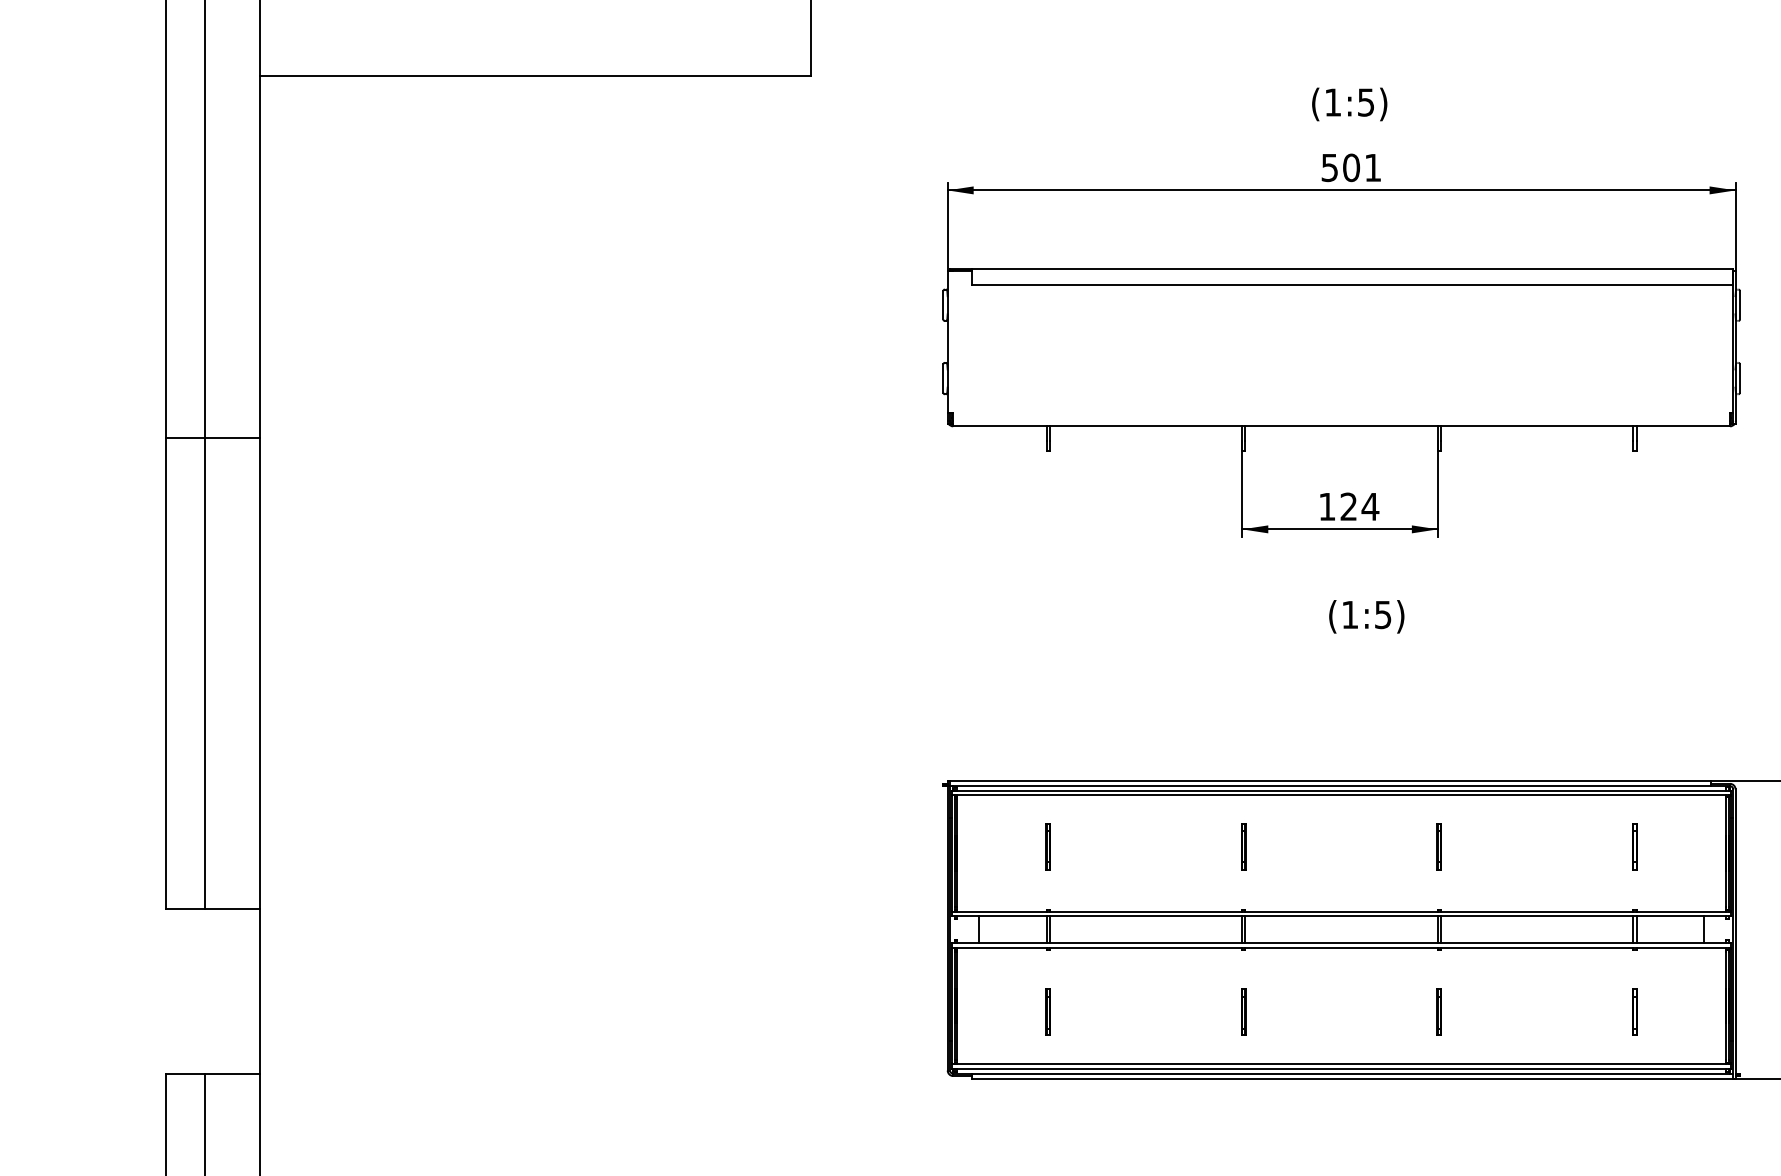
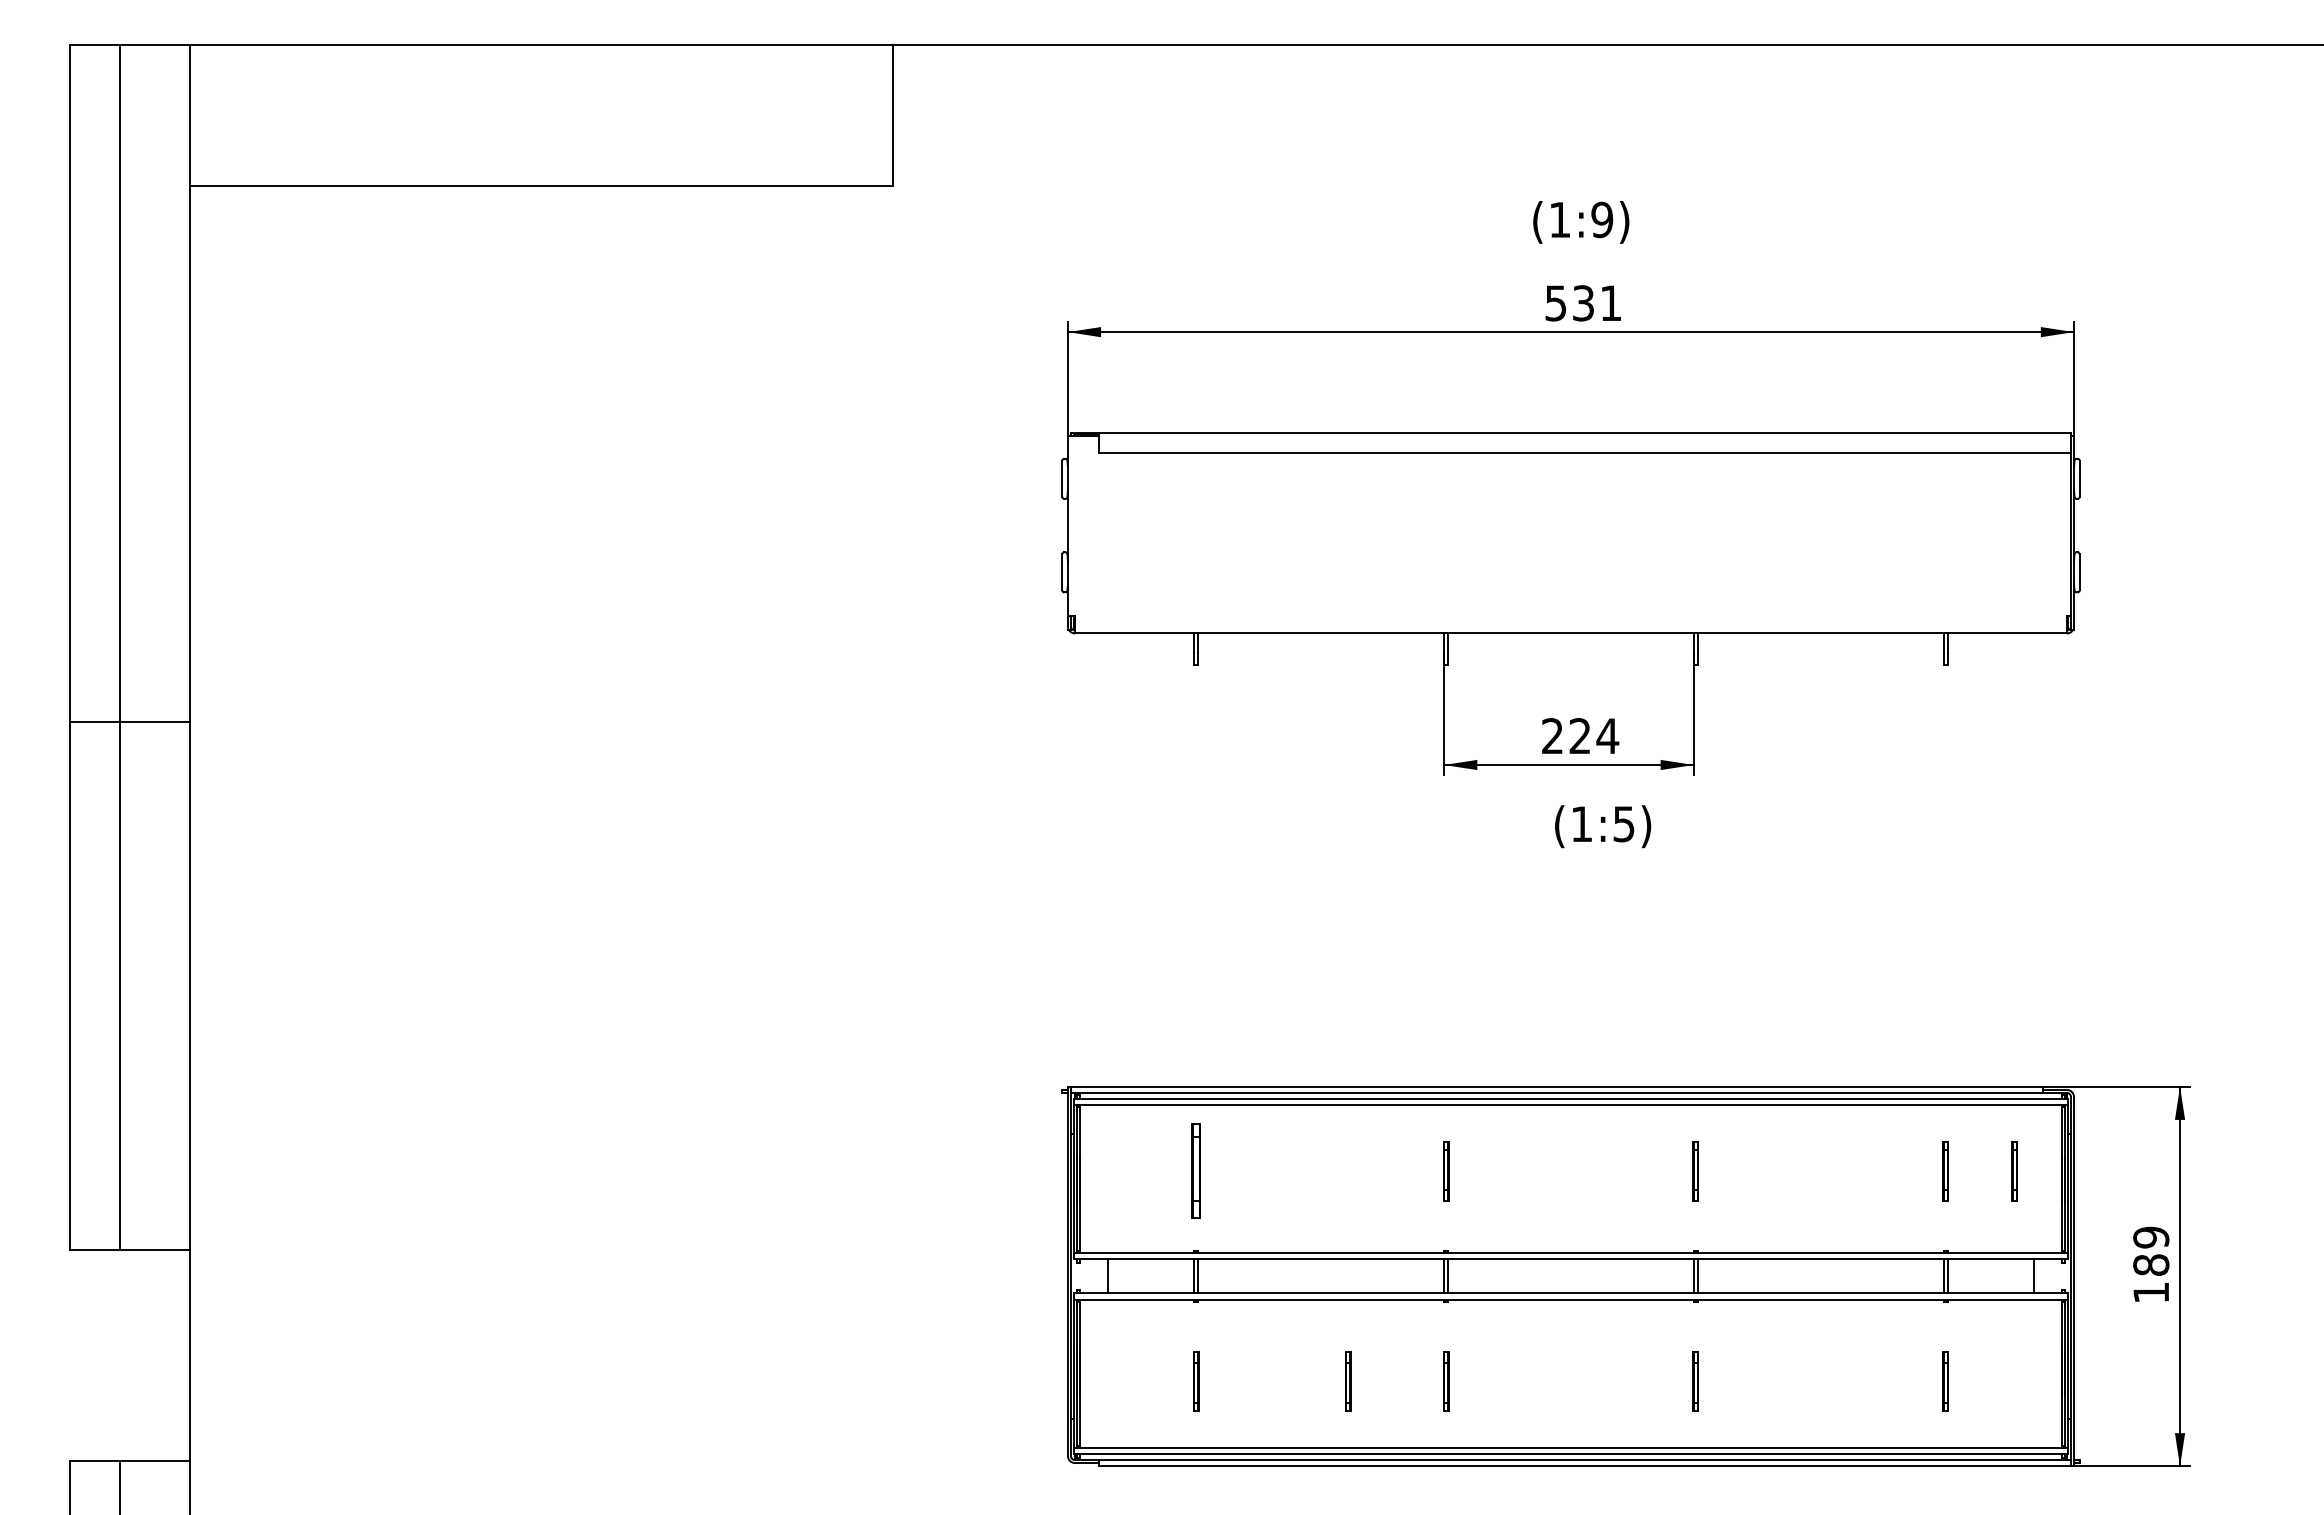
text: (1366, 102) -> (1602, 219), (1:5) -> (1:9)
text: (1351, 167) -> (1583, 303), 501 -> 531
line: (212, 437) -> (129, 721), moved
text: (1327, 506) -> (1552, 735), 124 -> 224
text: (1367, 616) -> (1603, 826), moved
part: (1048, 847) -> (1196, 1171), size x1.6
part: (1688, 847) -> (2014, 1171), added
part: (1167, 1012) -> (1348, 1381), added

